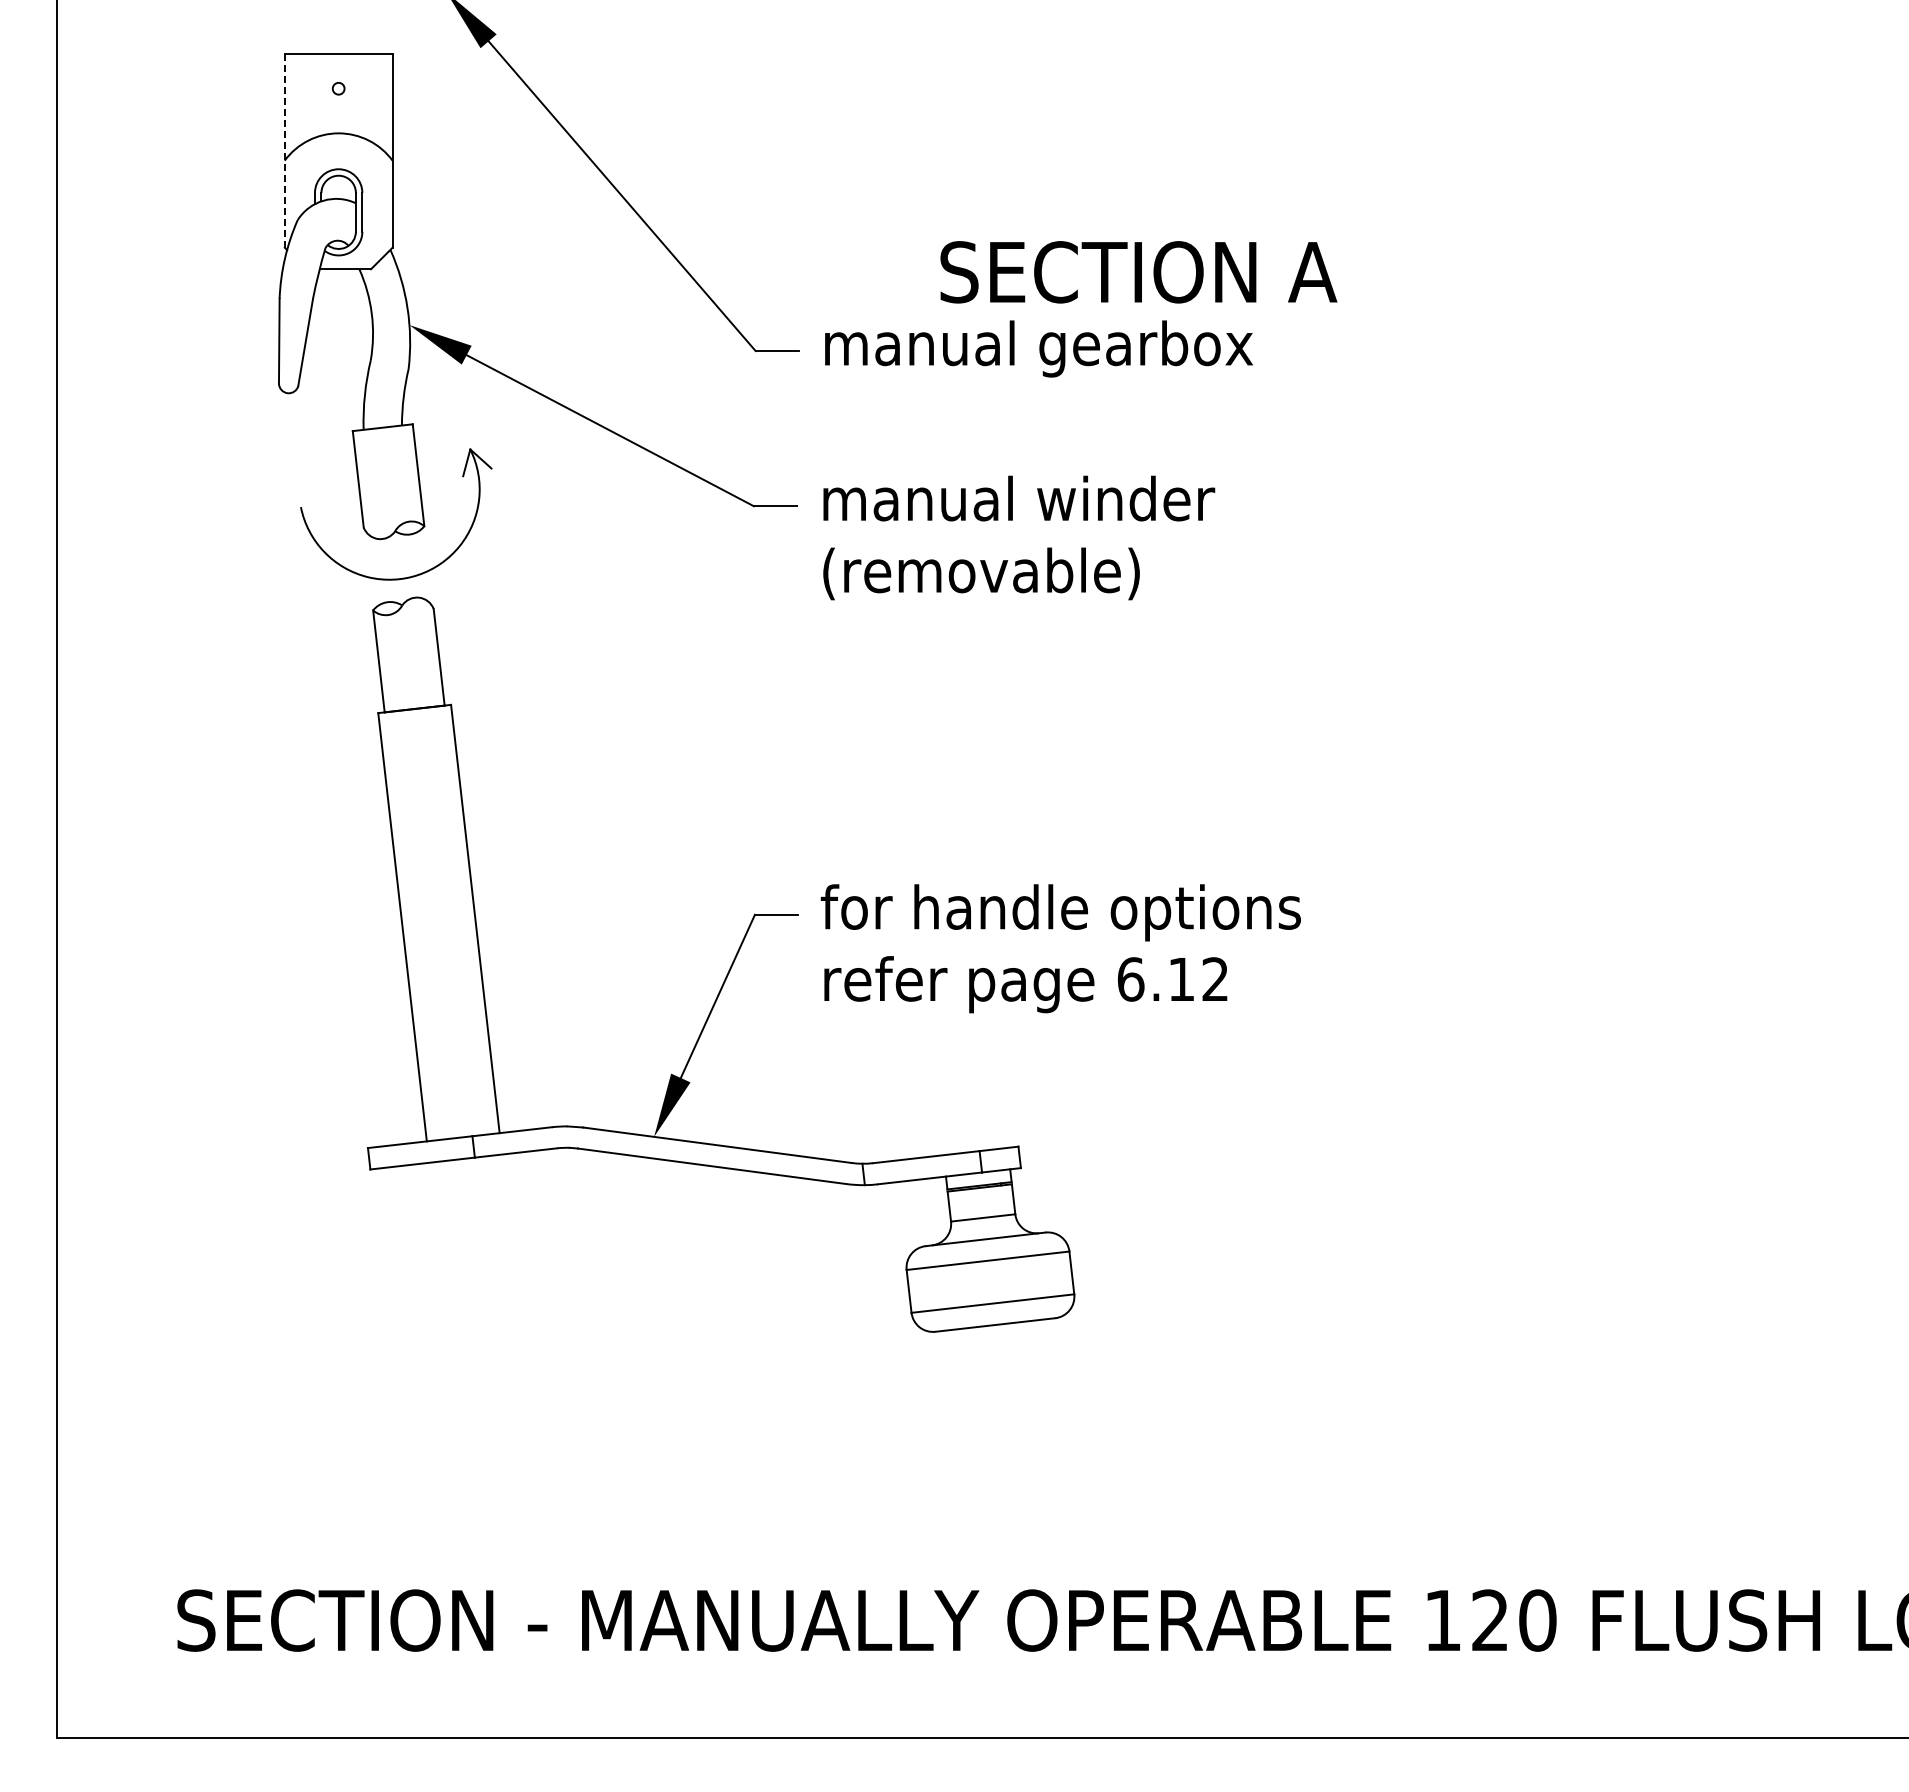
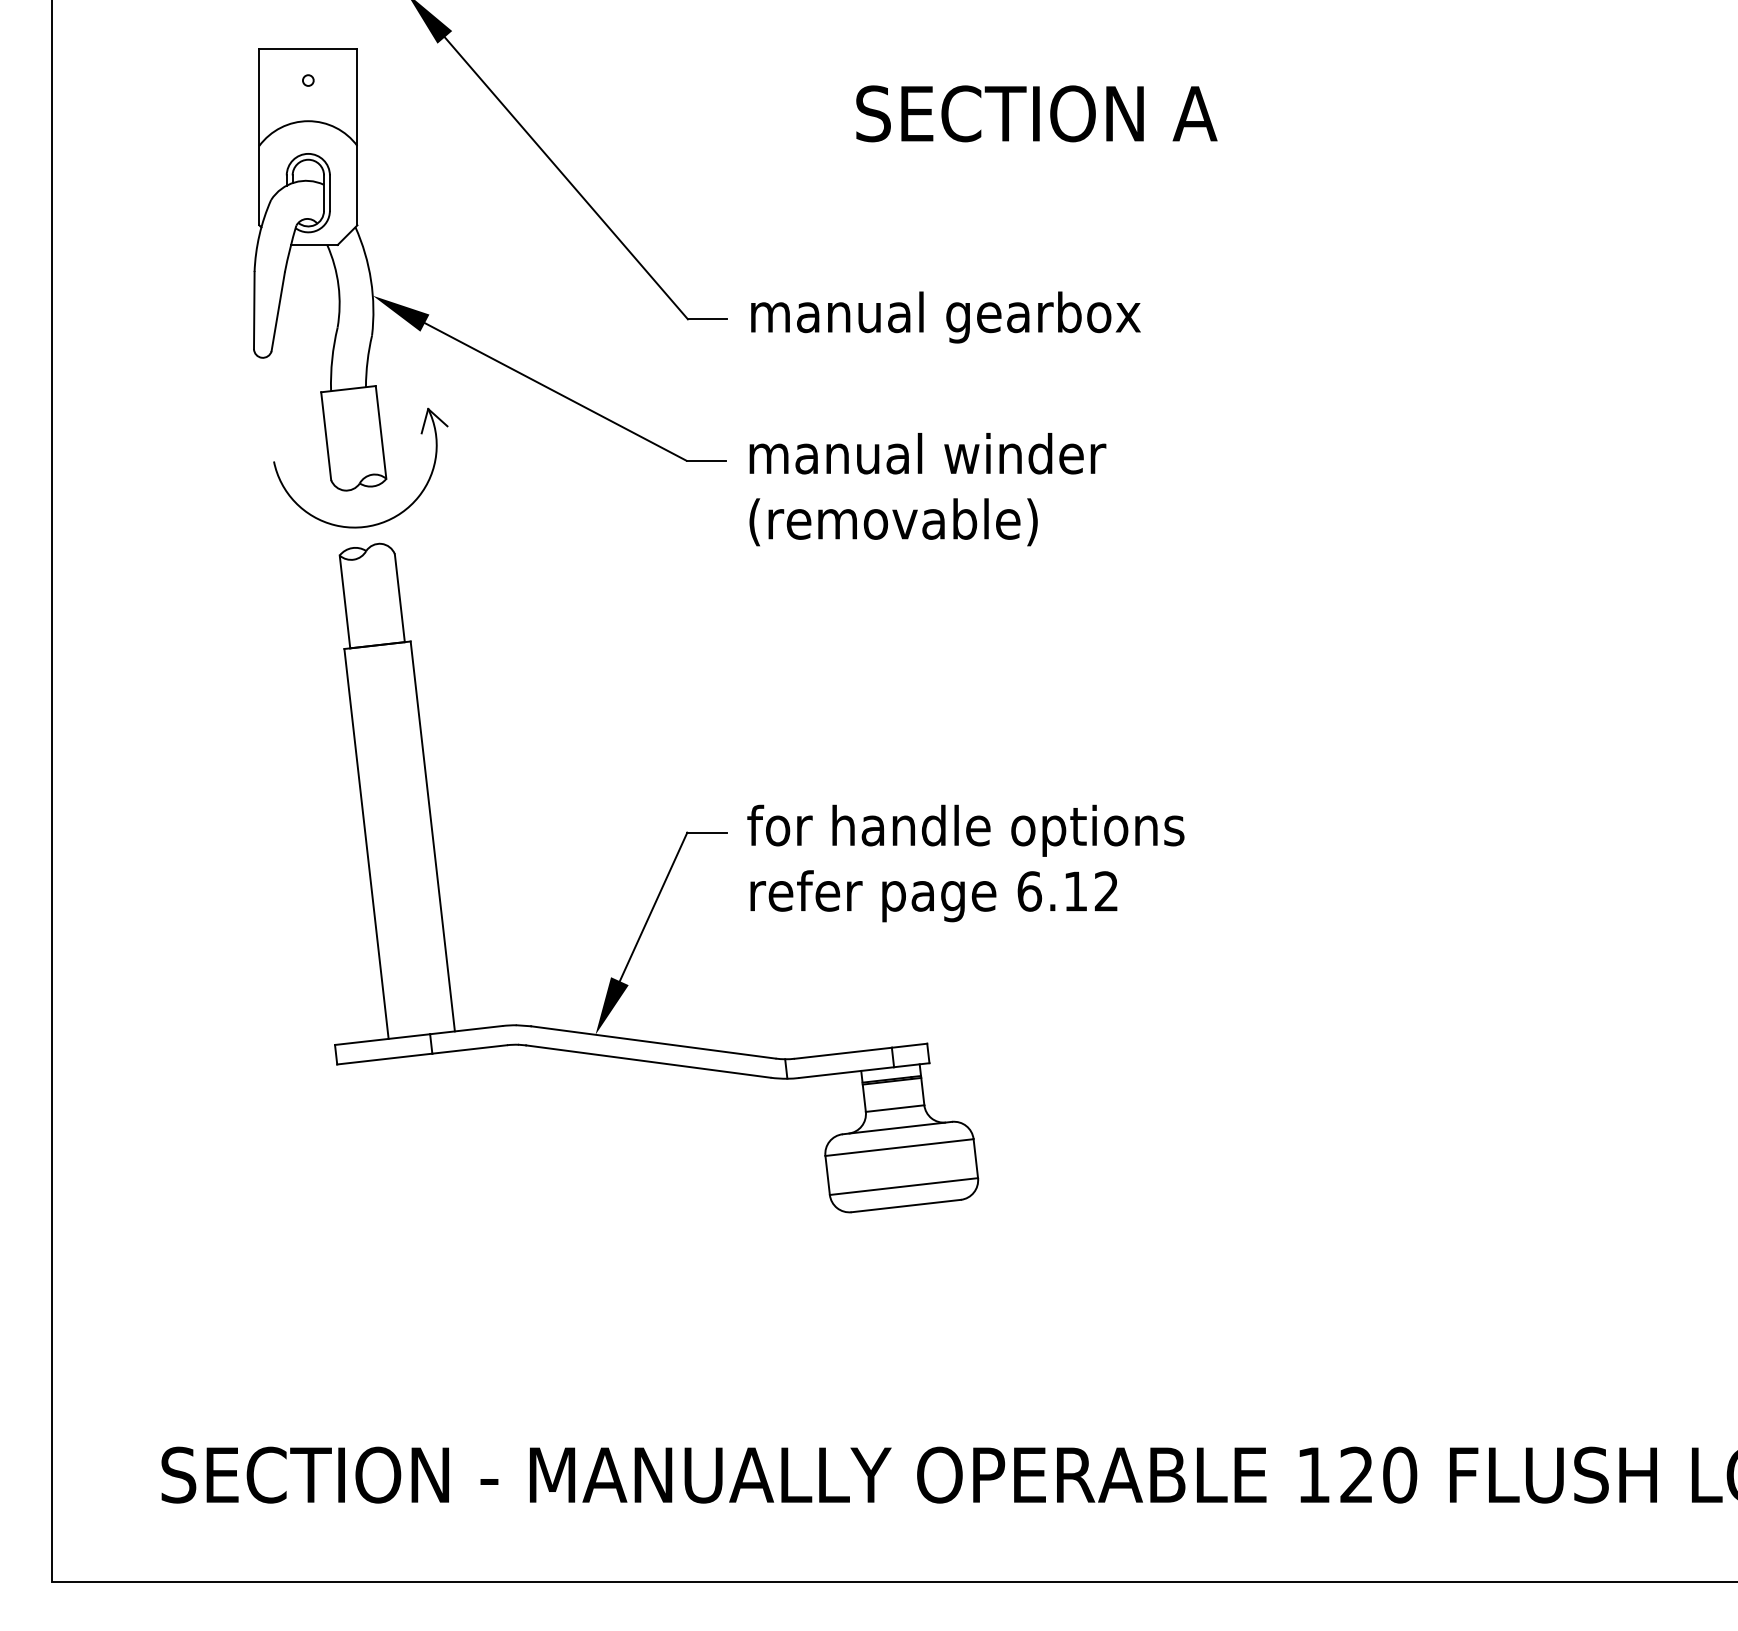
line: (284, 150) -> (259, 136), dashed -> solid
text: (1138, 272) -> (1036, 114), moved

